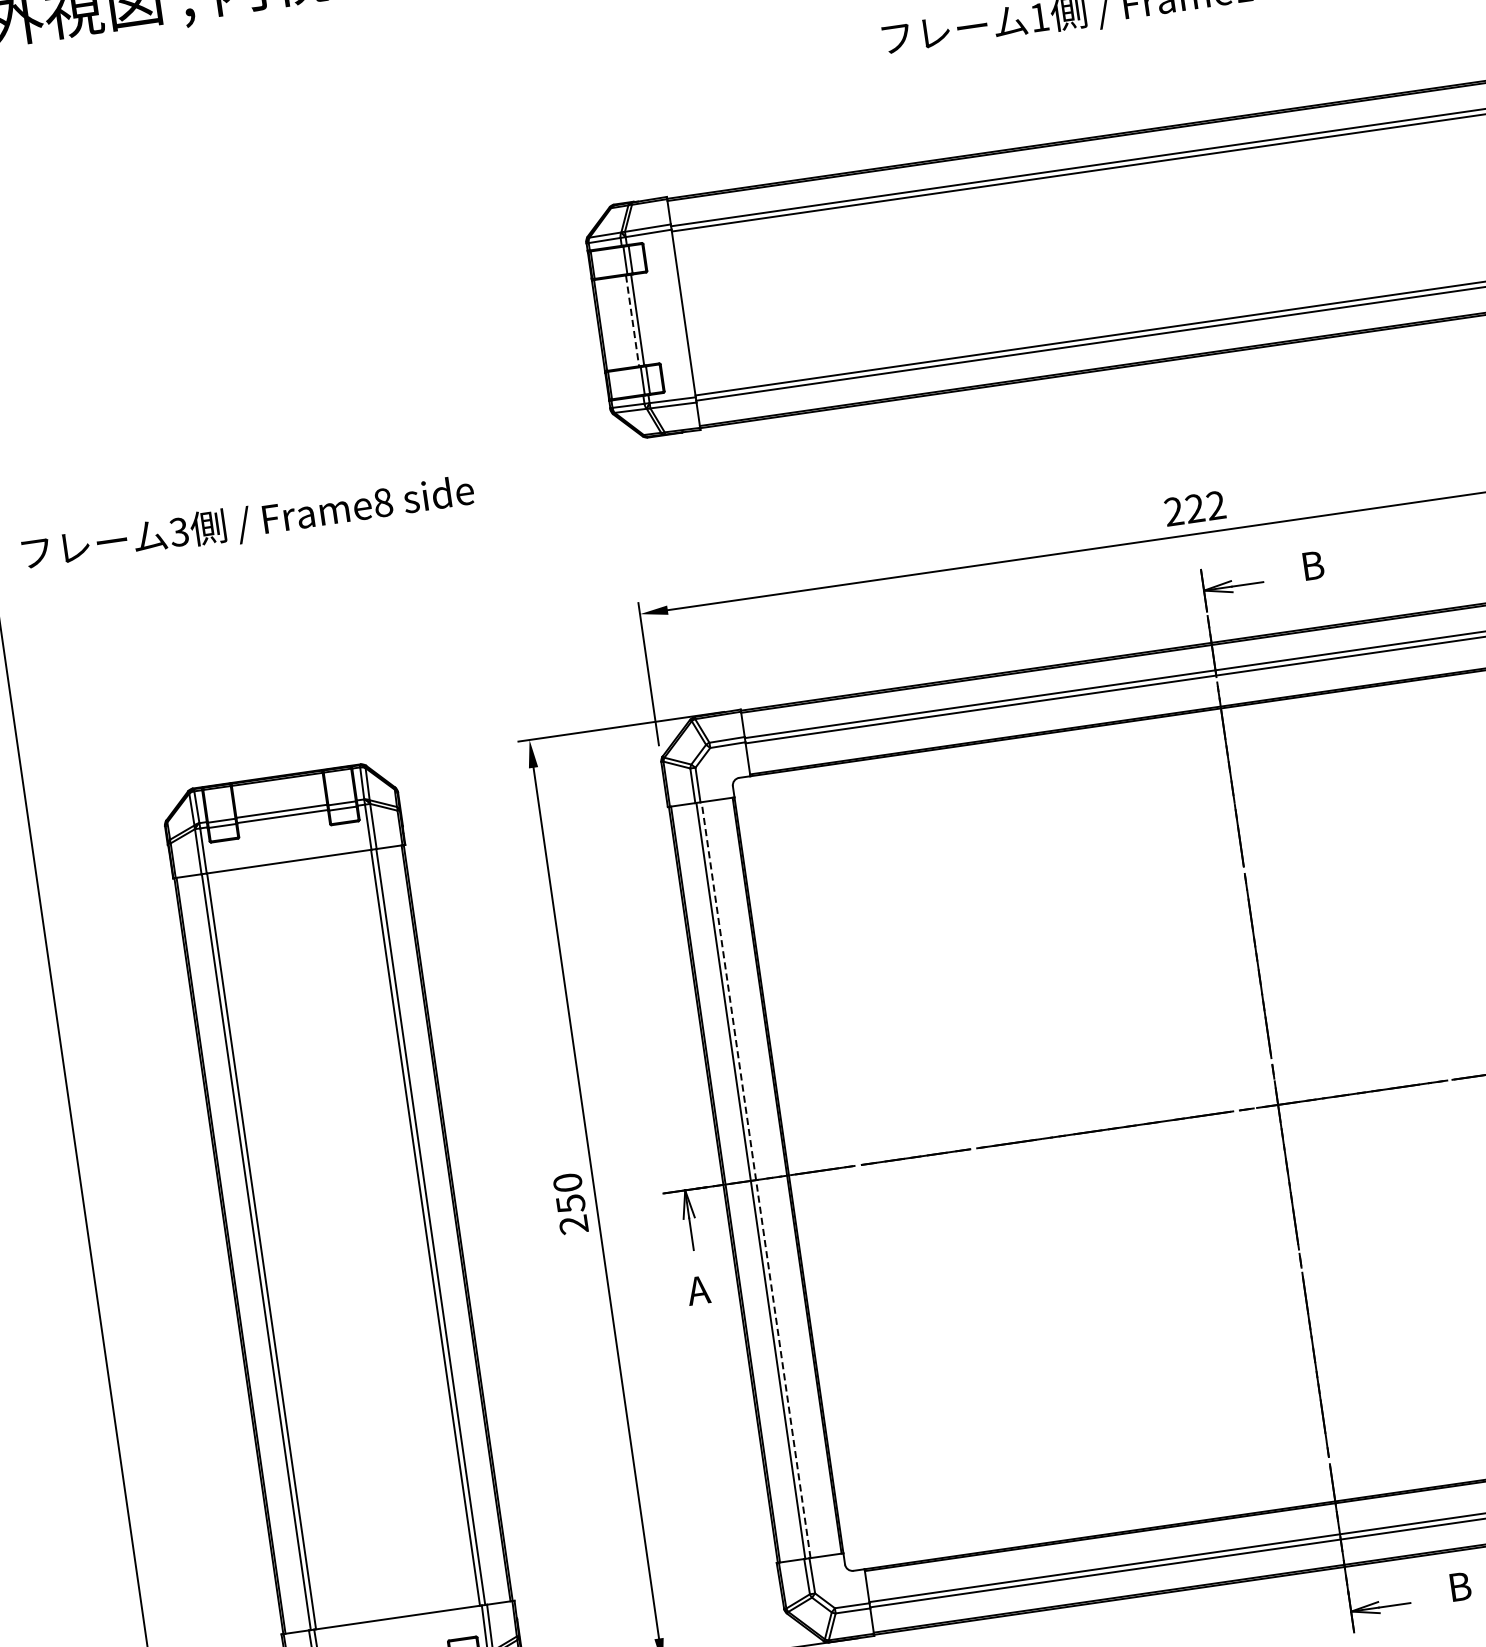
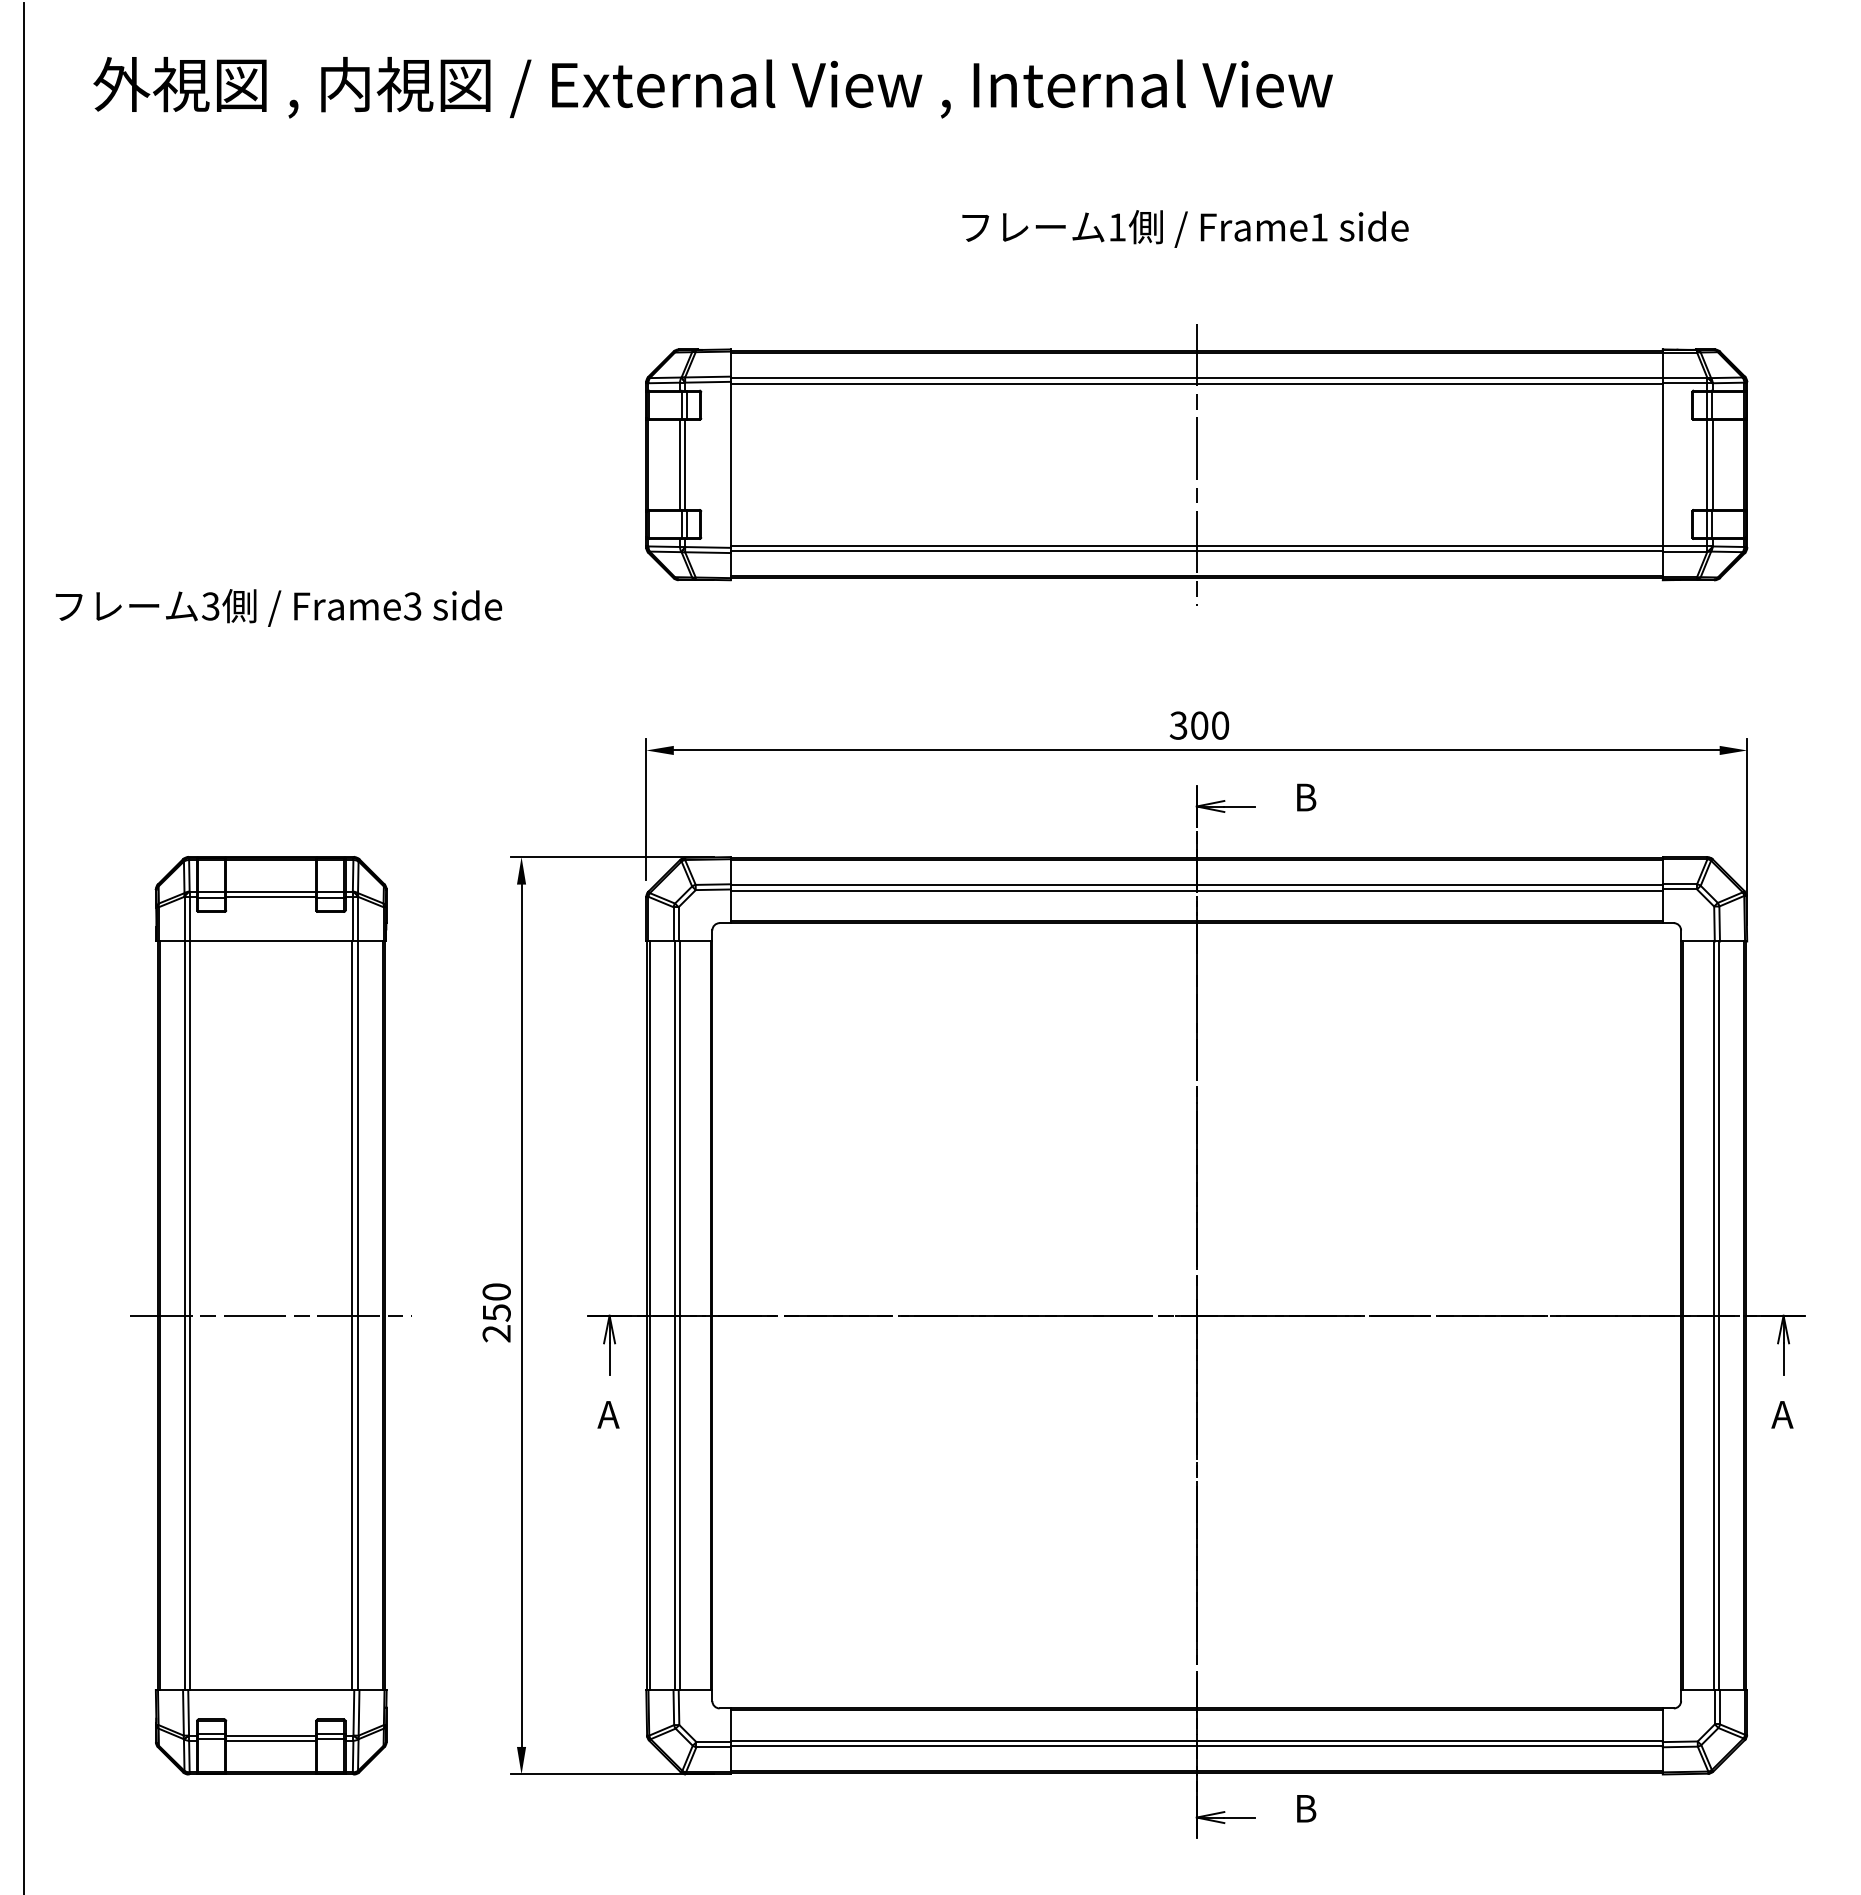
line: (1153, 245) -> (1196, 464), added
line: (632, 320) -> (680, 464), dashed -> solid
text: (382, 502) -> (412, 606), Frame8 -> Frame3
text: (1194, 508) -> (1199, 725), 222 -> 300
line: (755, 1179) -> (679, 1315), dashed -> solid
line: (343, 1239) -> (271, 1315), added

